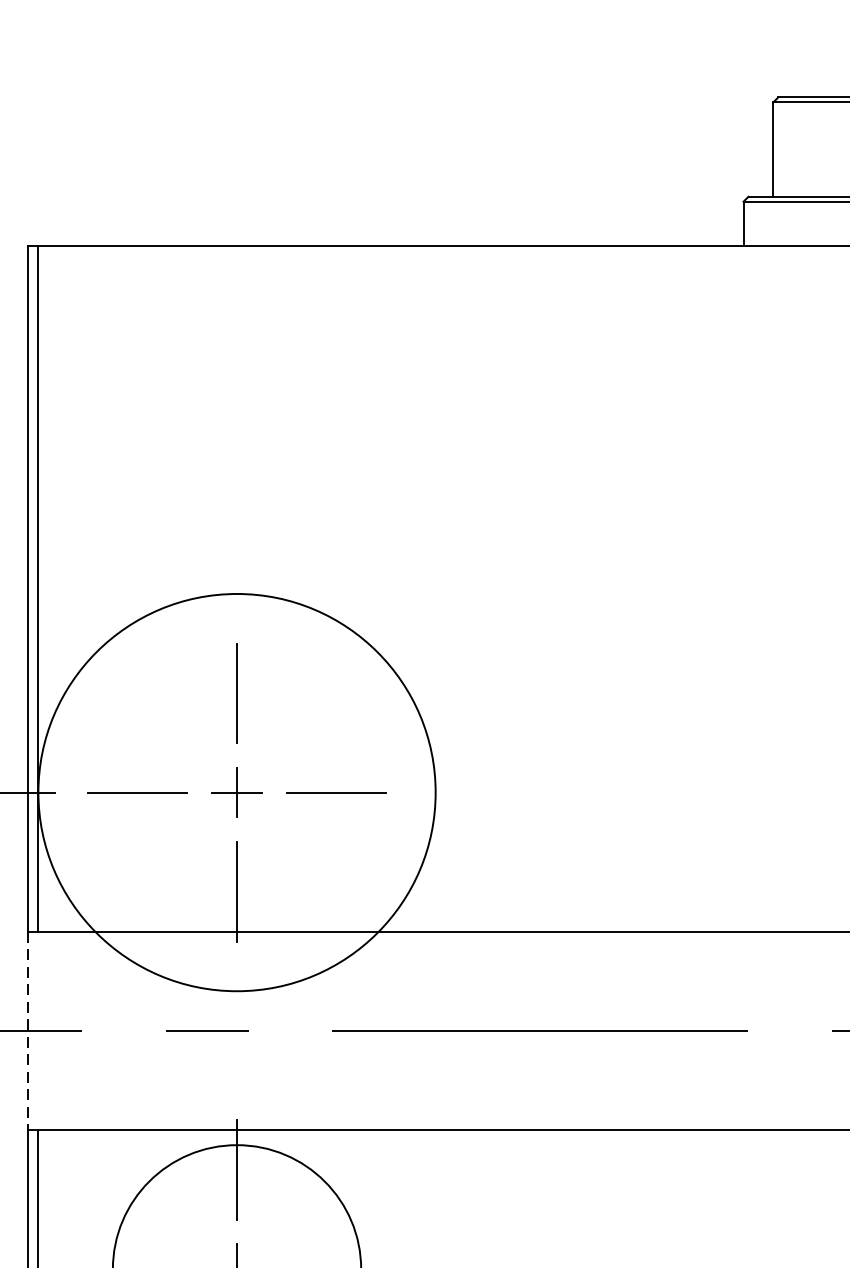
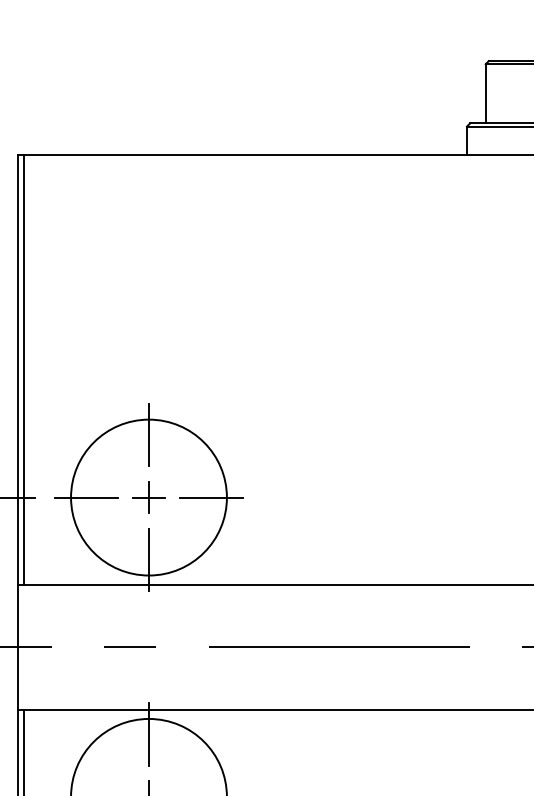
circle: (236, 792) -> (148, 497), size x0.62
line: (29, 1031) -> (18, 647), dashed -> solid

